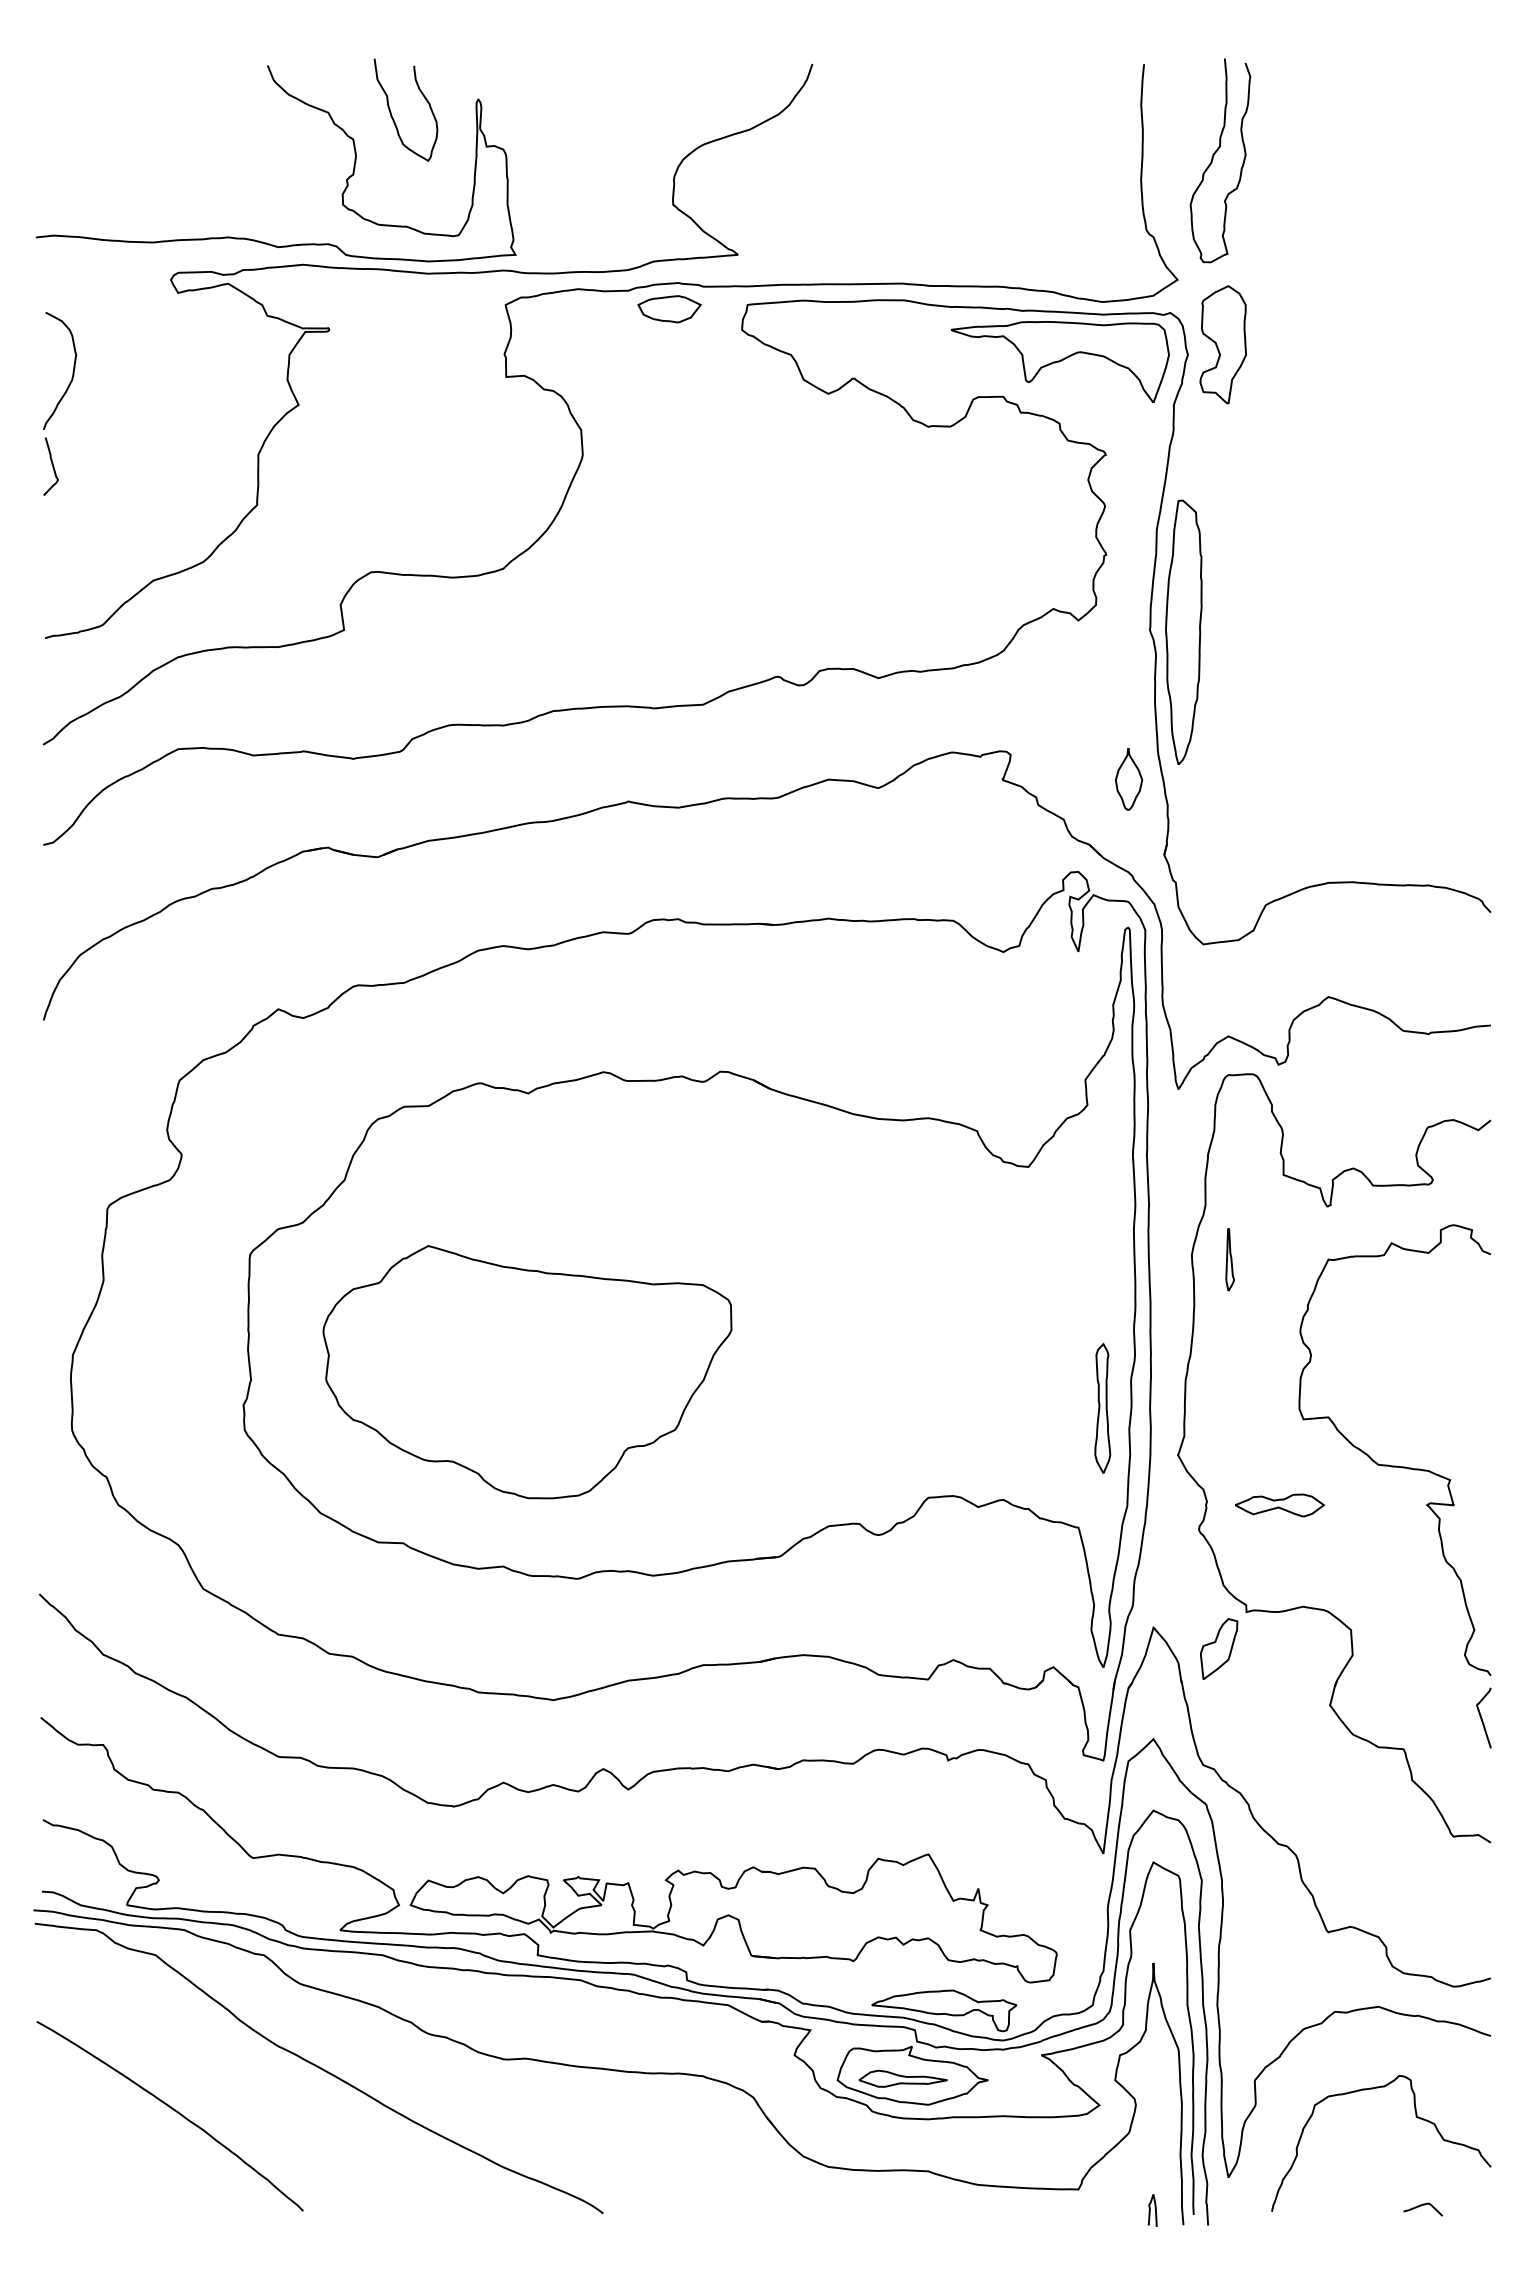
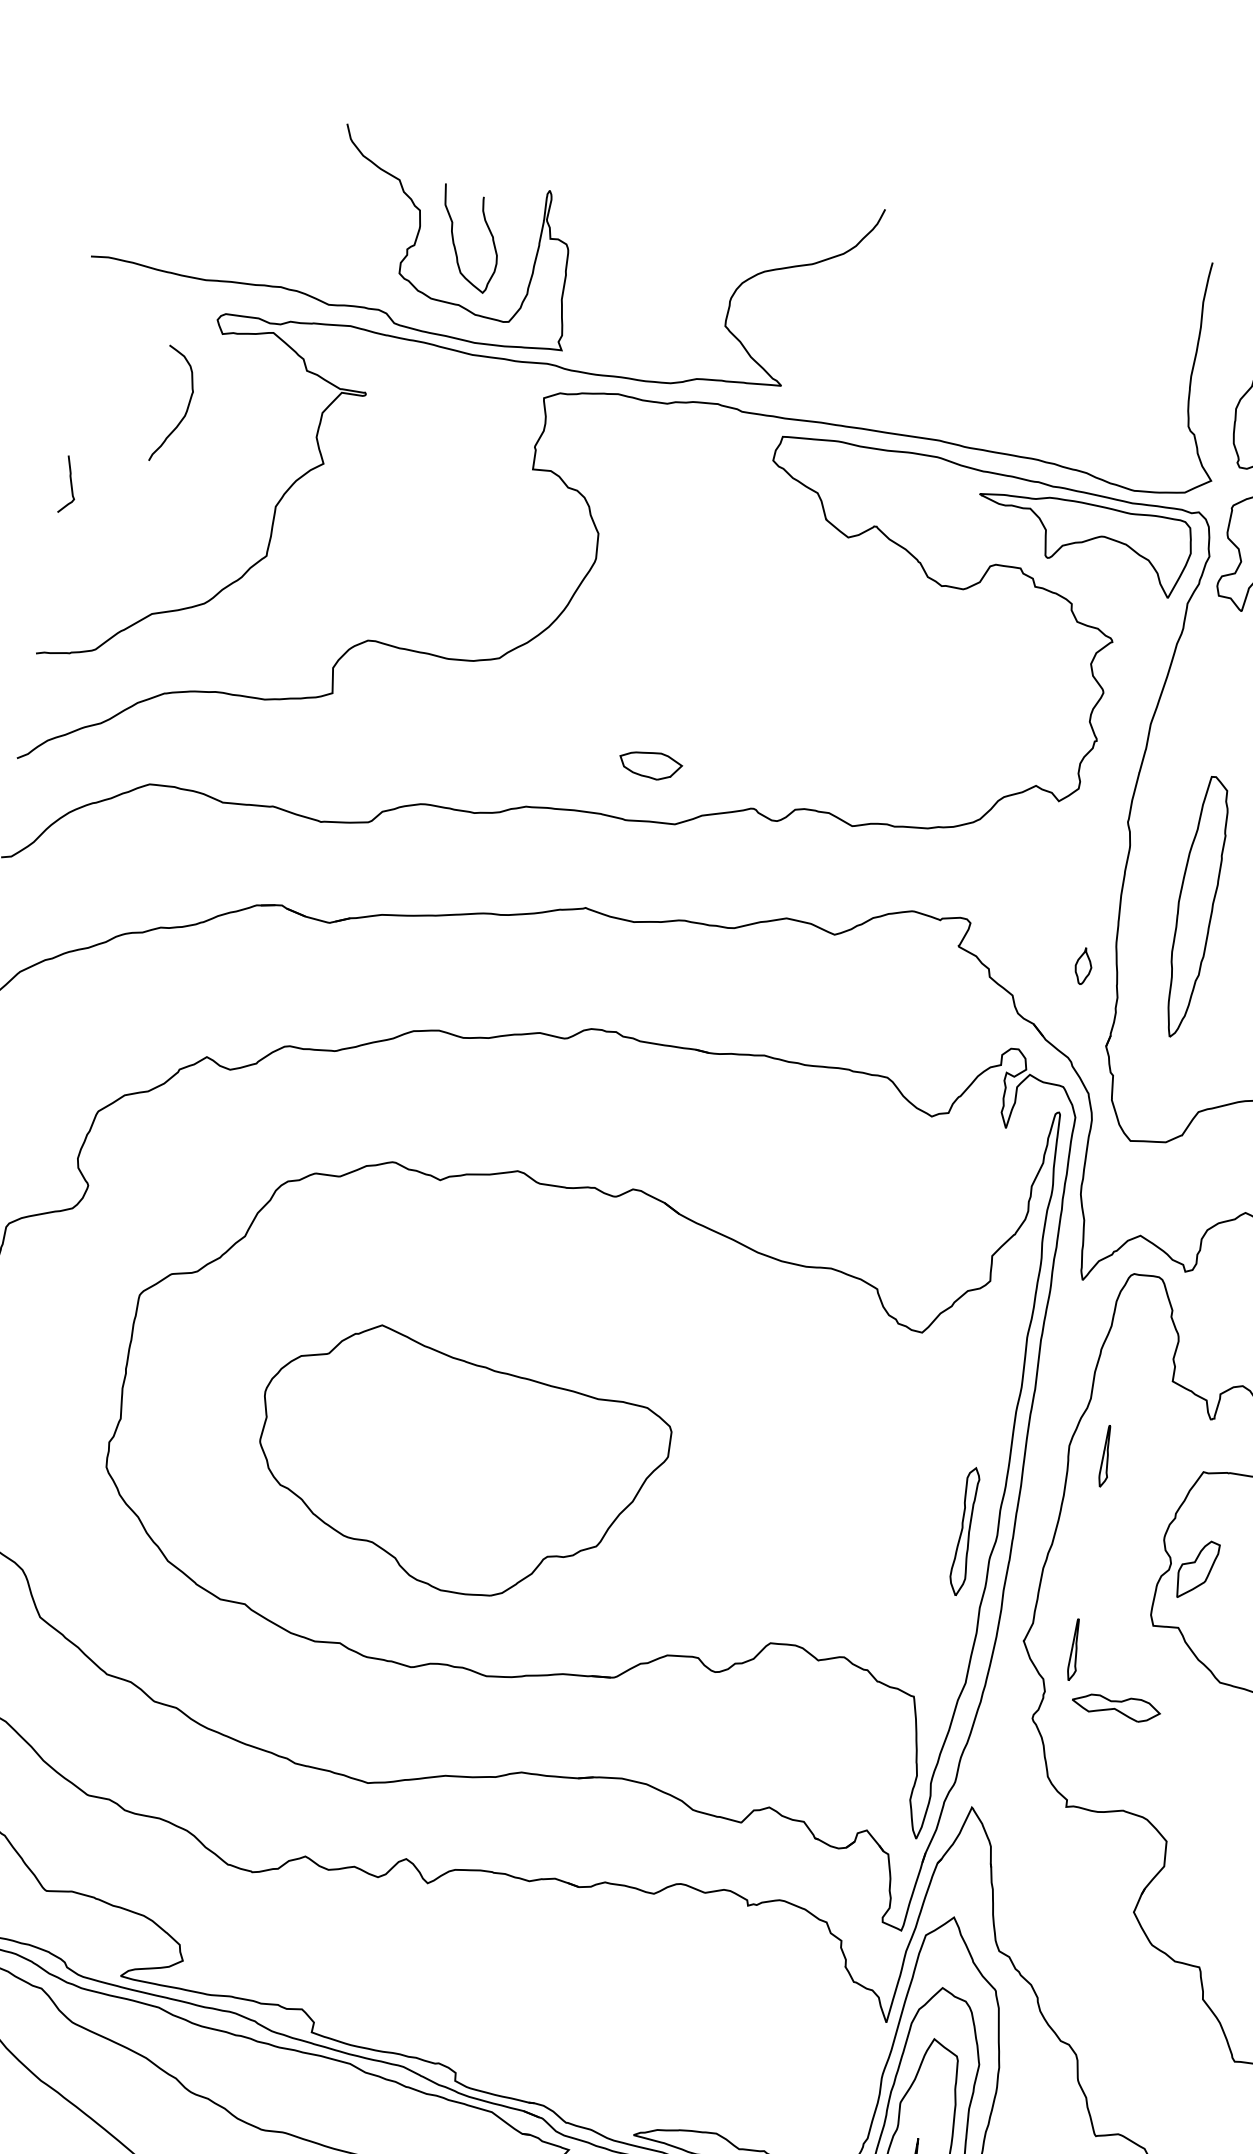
curve: (391, 111) -> (454, 238), moved
part: (669, 309) -> (650, 765), moved
curve: (72, 371) -> (186, 407), moved
part: (1183, 631) -> (1195, 906), moved
part: (1129, 779) -> (1083, 966), size x0.6
part: (527, 1372) -> (459, 1466), moved
part: (1102, 1407) -> (965, 1530), moved
part: (1229, 1455) -> (1074, 1649), added
part: (1219, 1648) -> (1197, 1569), moved
part: (733, 1918) -> (510, 2027), removed

